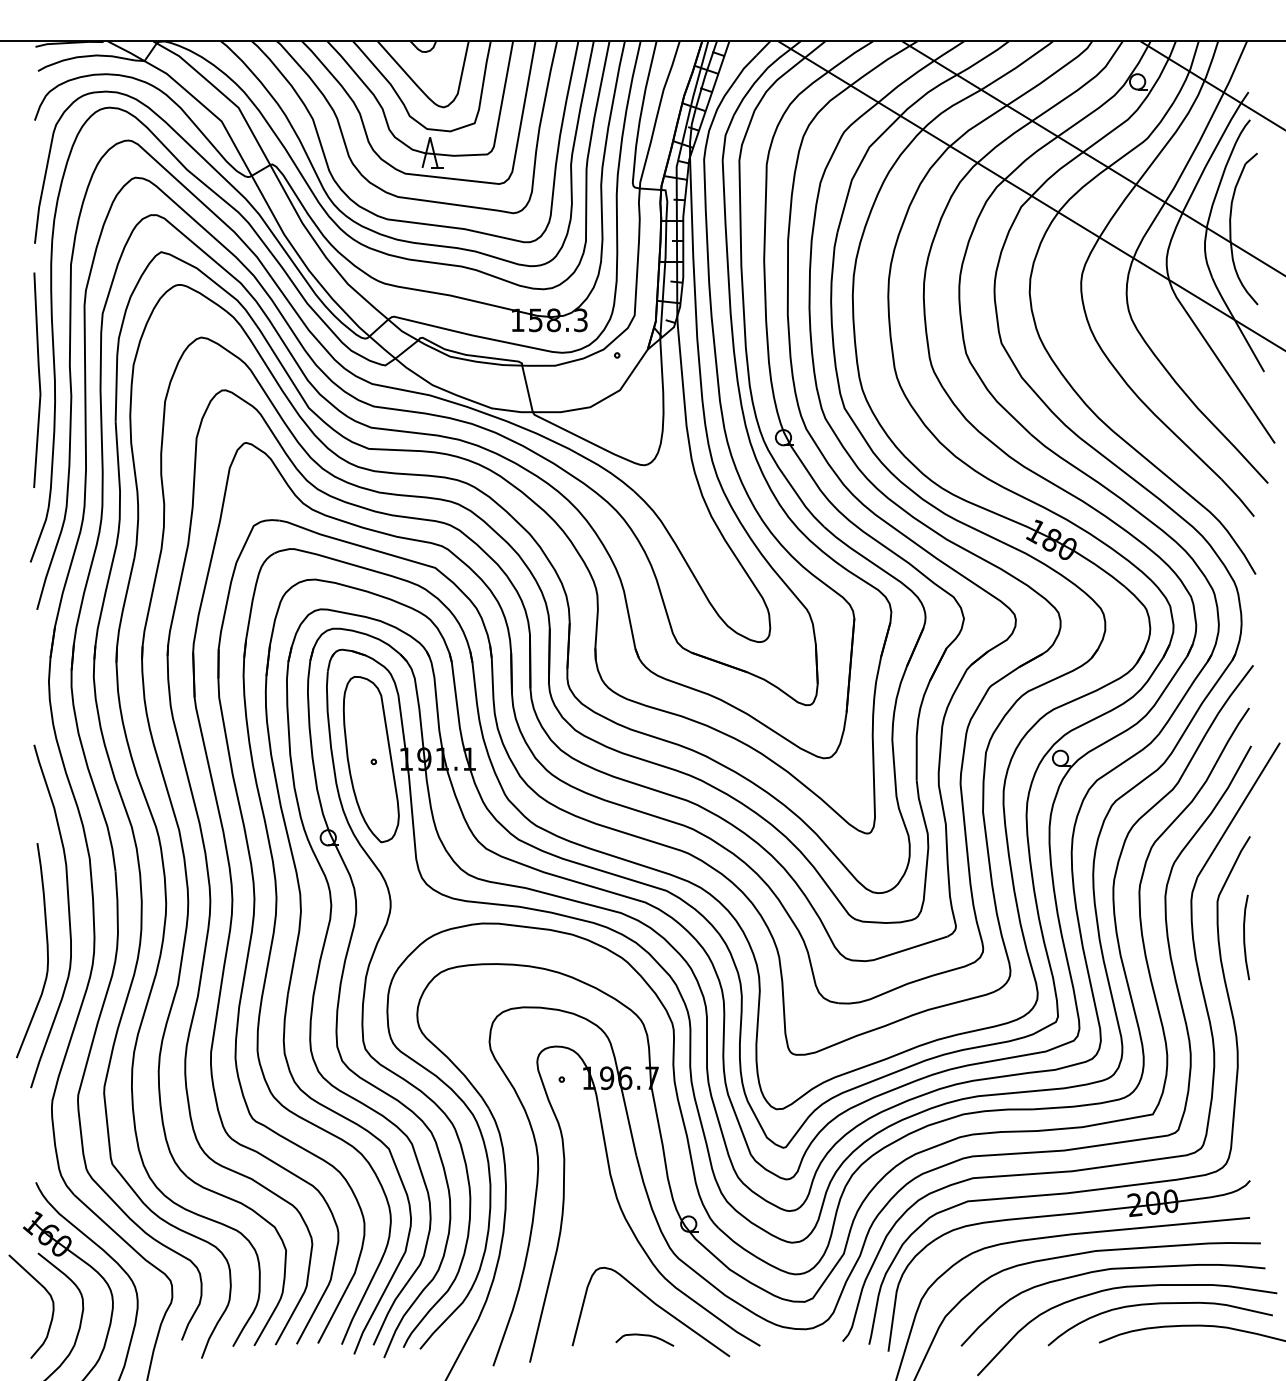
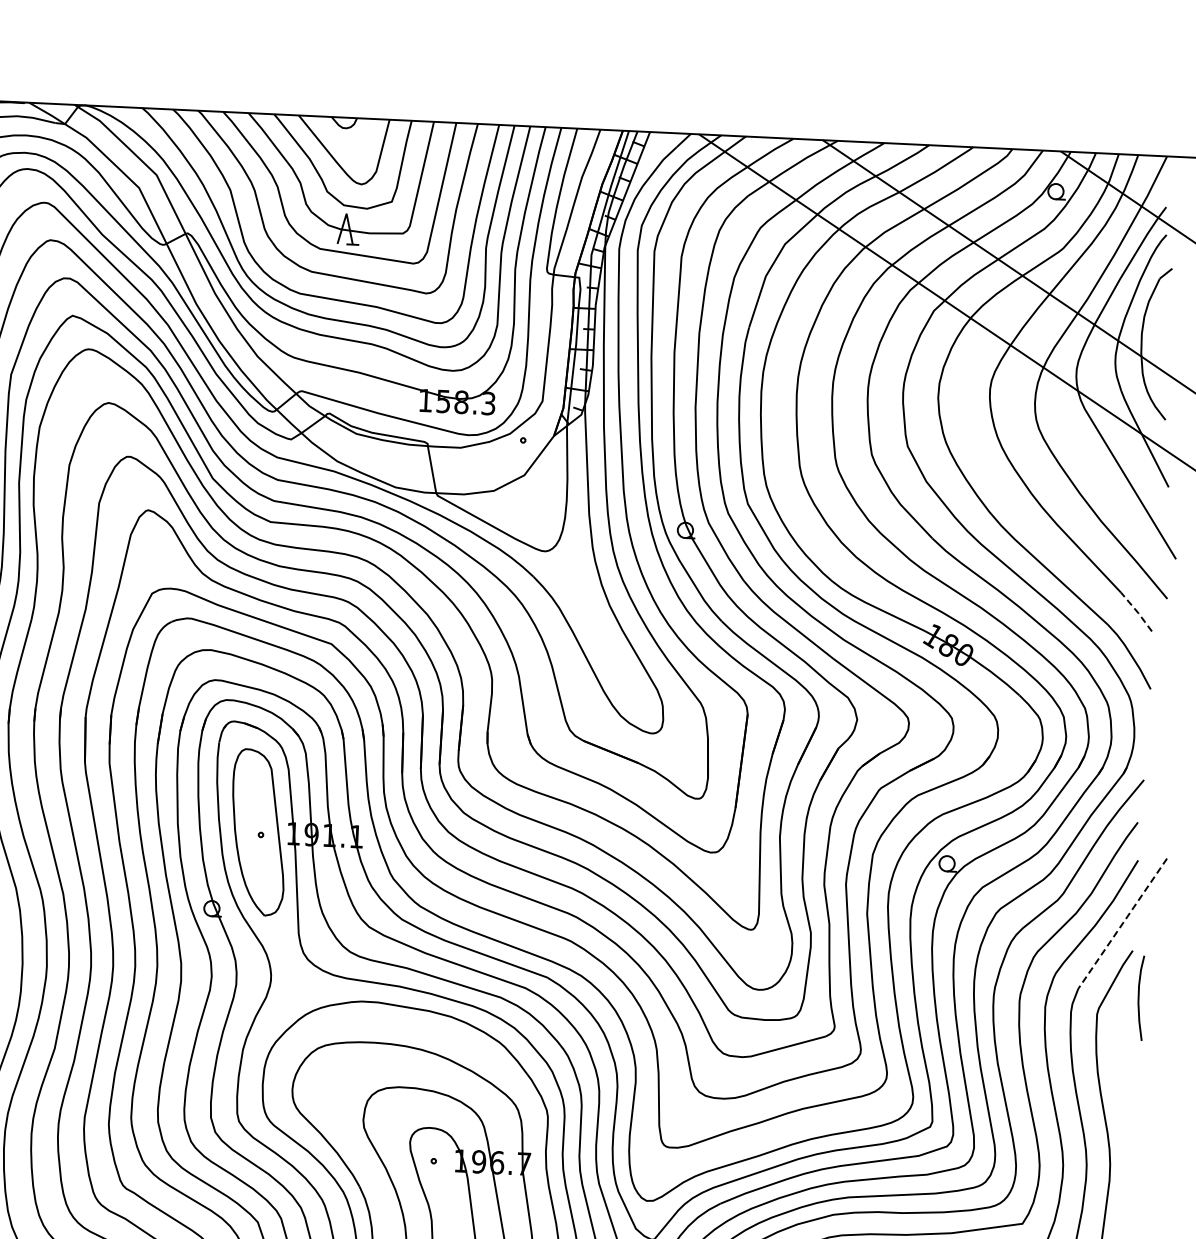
line: (1238, 497) -> (1137, 611), solid -> dashed
line: (1238, 809) -> (1122, 923), solid -> dashed
curve: (1245, 937) -> (1139, 998), moved

